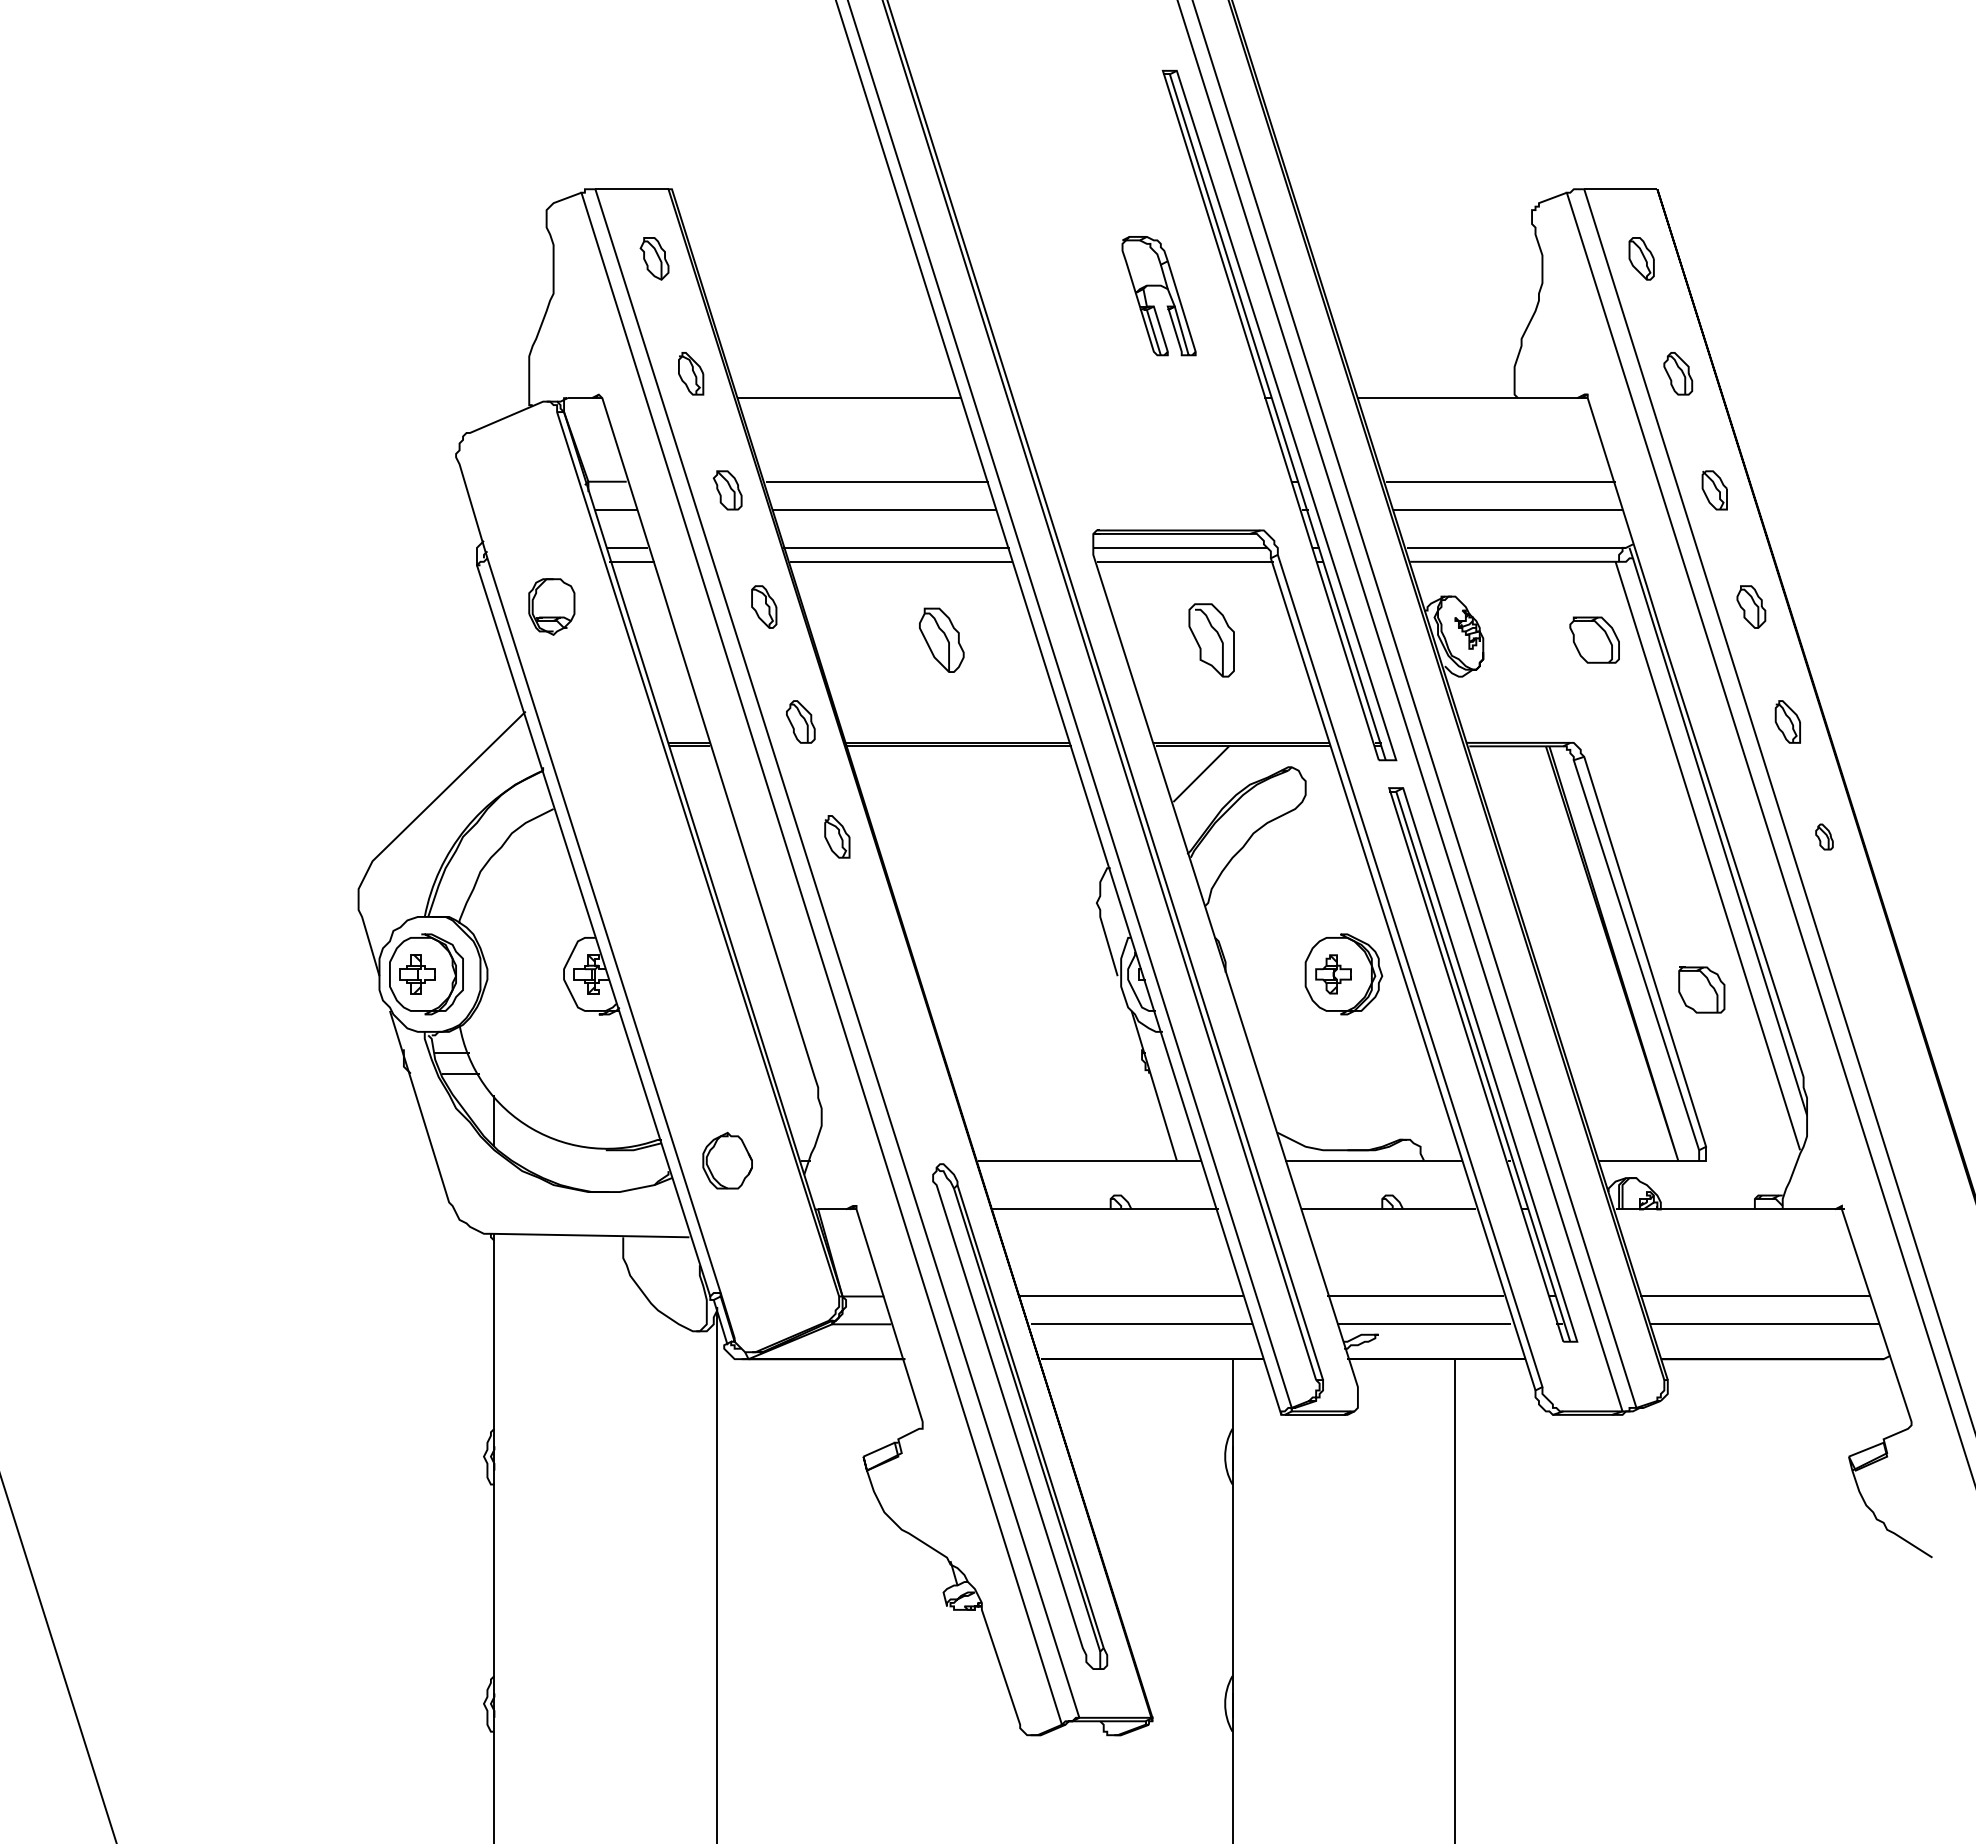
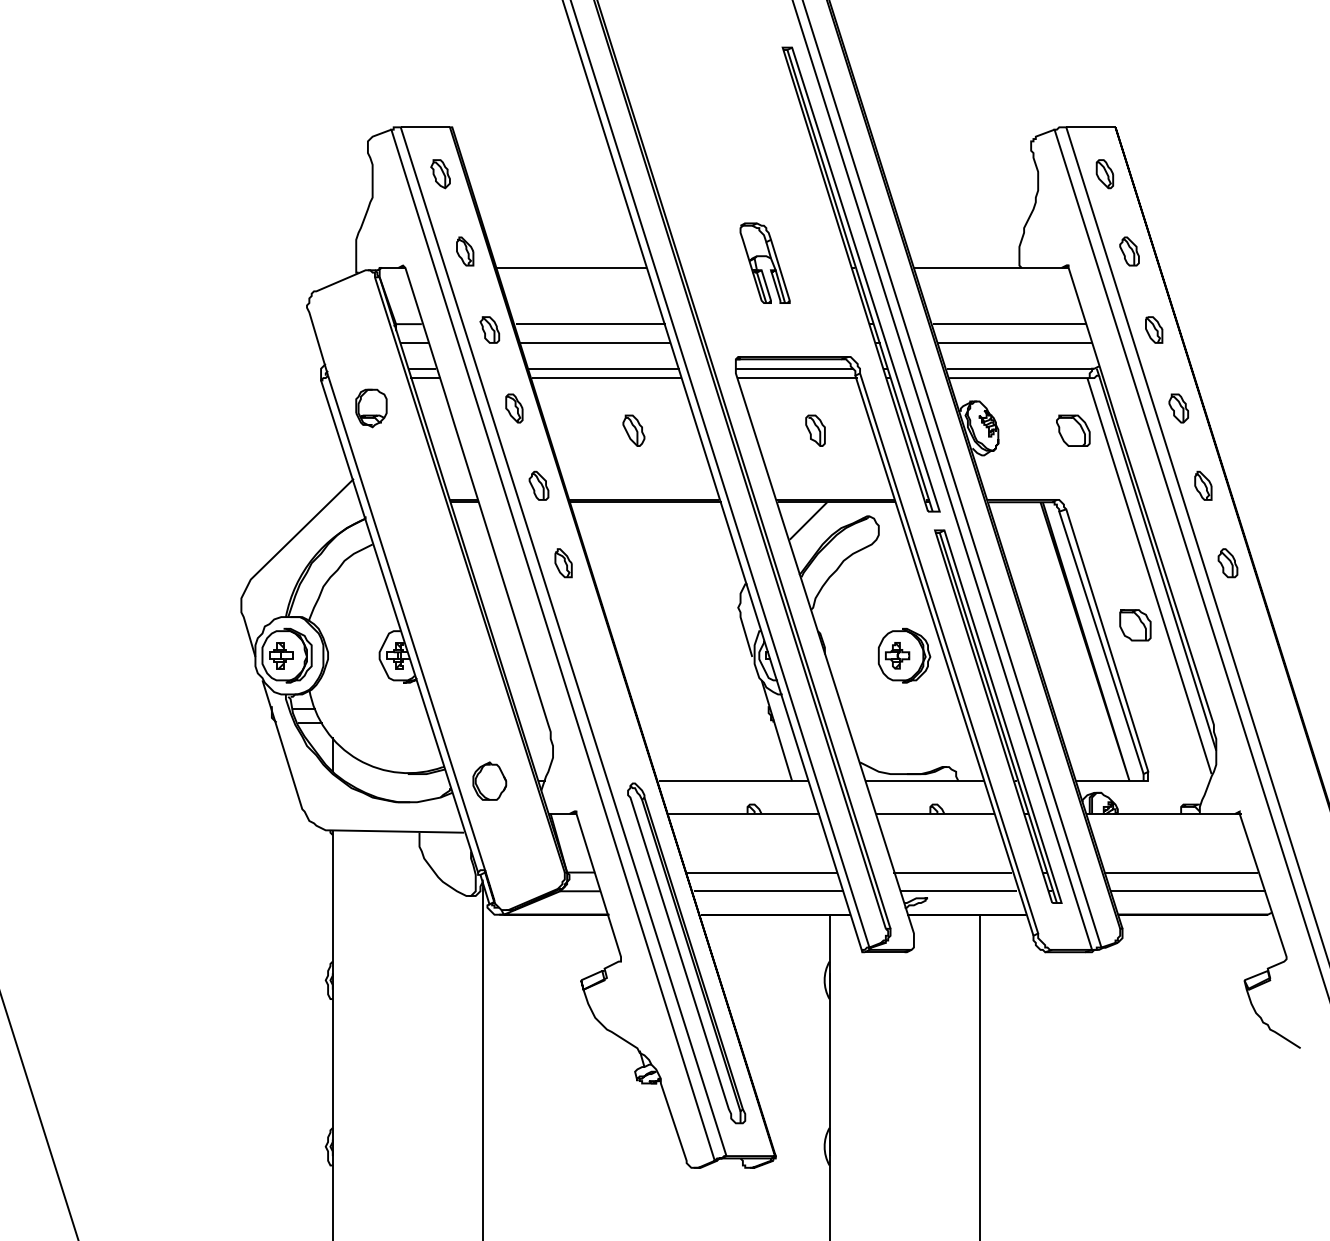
part: (1158, 294) -> (764, 262), moved
part: (941, 639) -> (633, 430), size x0.71
part: (1211, 639) -> (815, 430), size x0.62
part: (1823, 837) -> (1227, 563), size x1.67
part: (1701, 990) -> (1135, 625), moved

